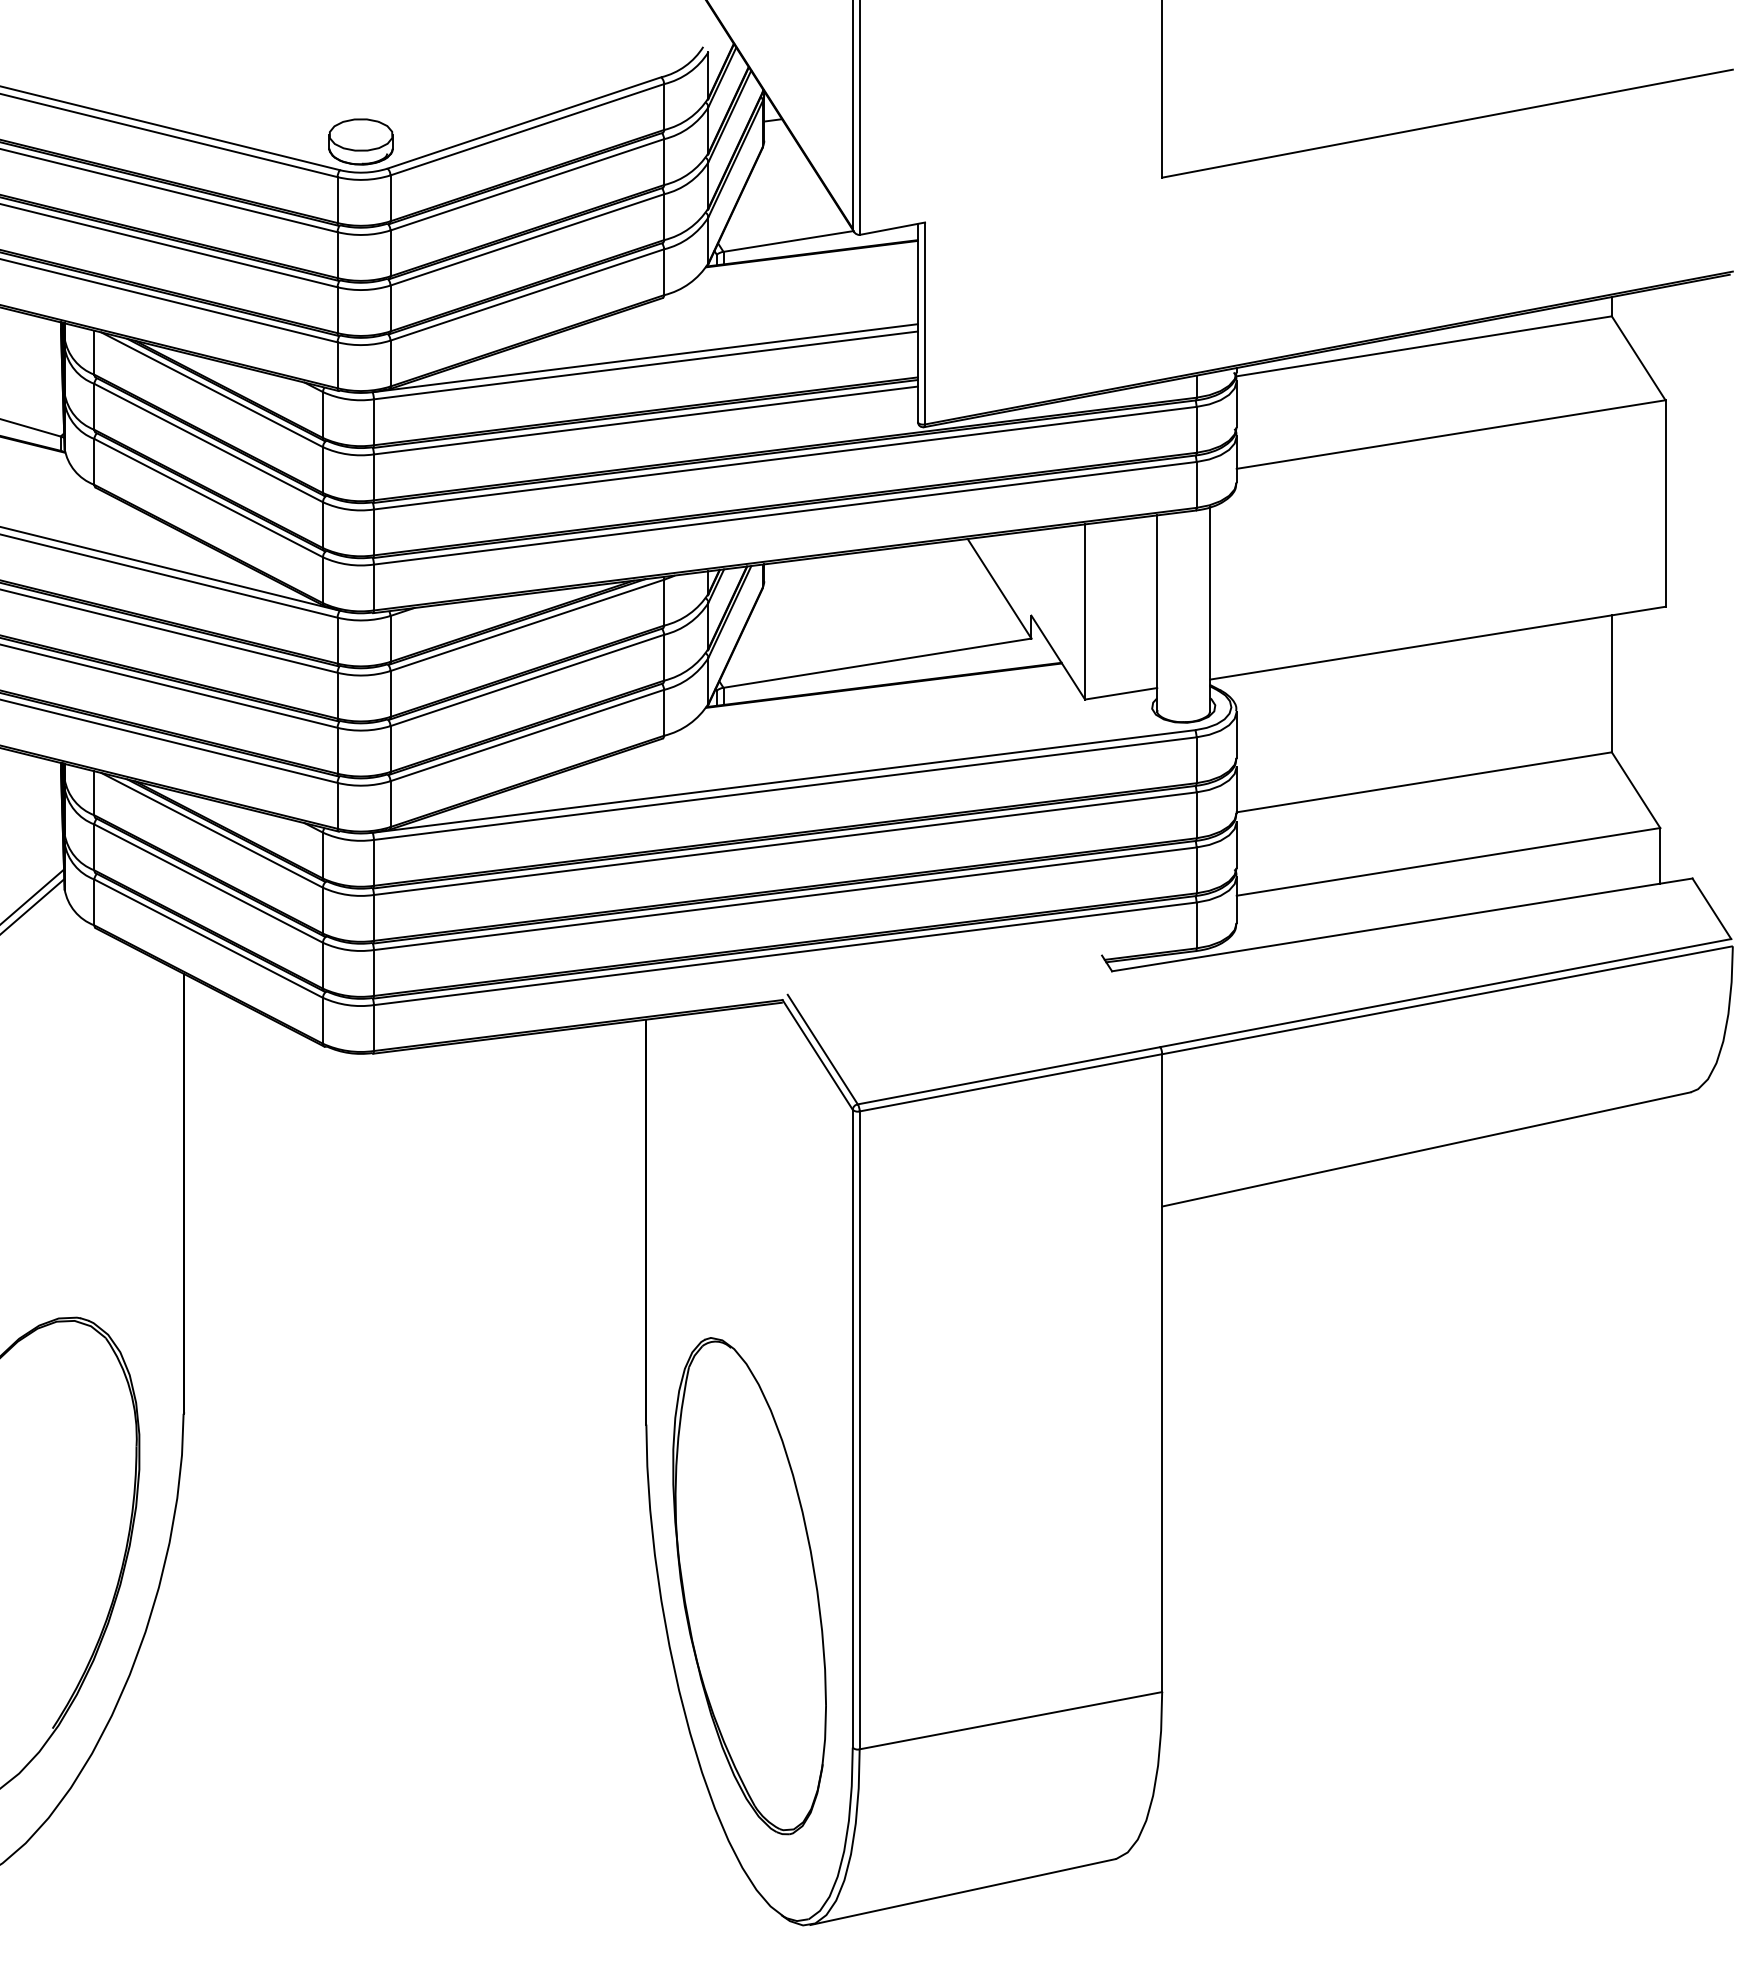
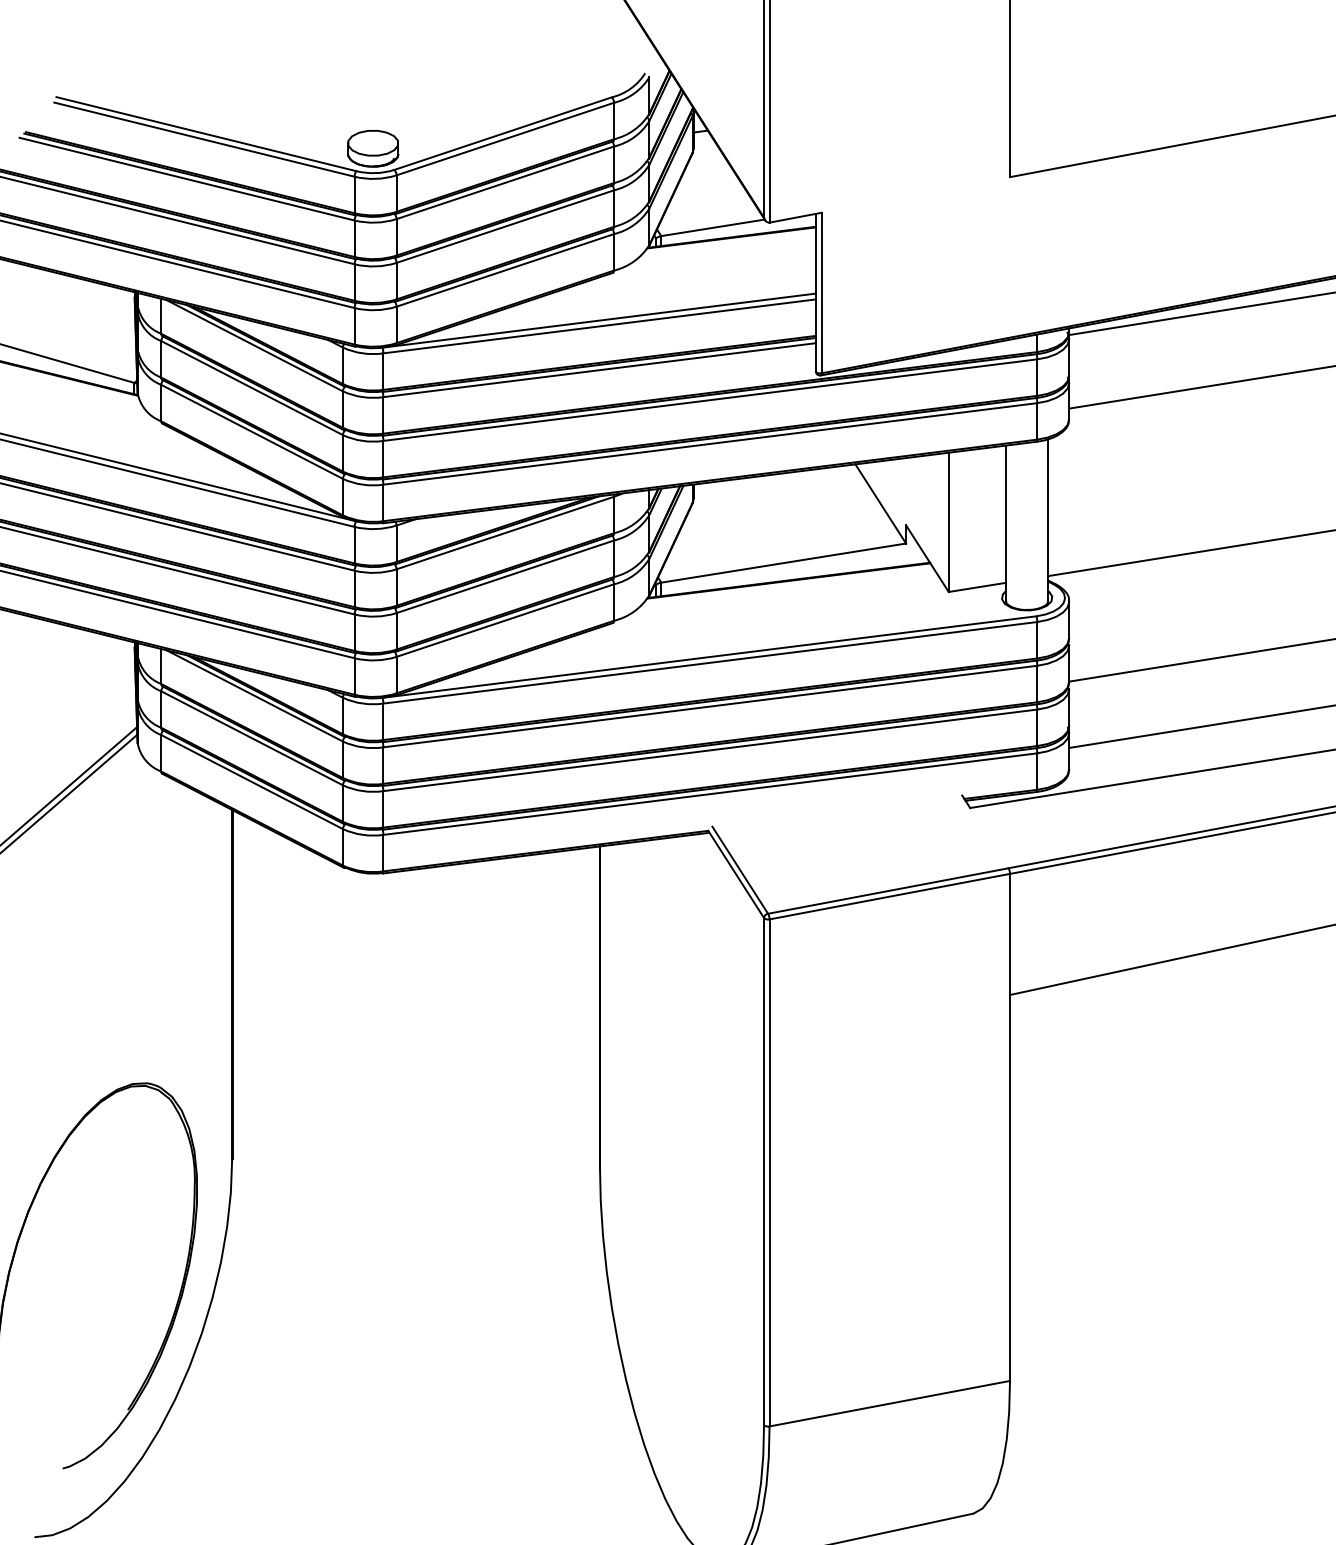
part: (749, 1586) -> (681, 1297), removed

